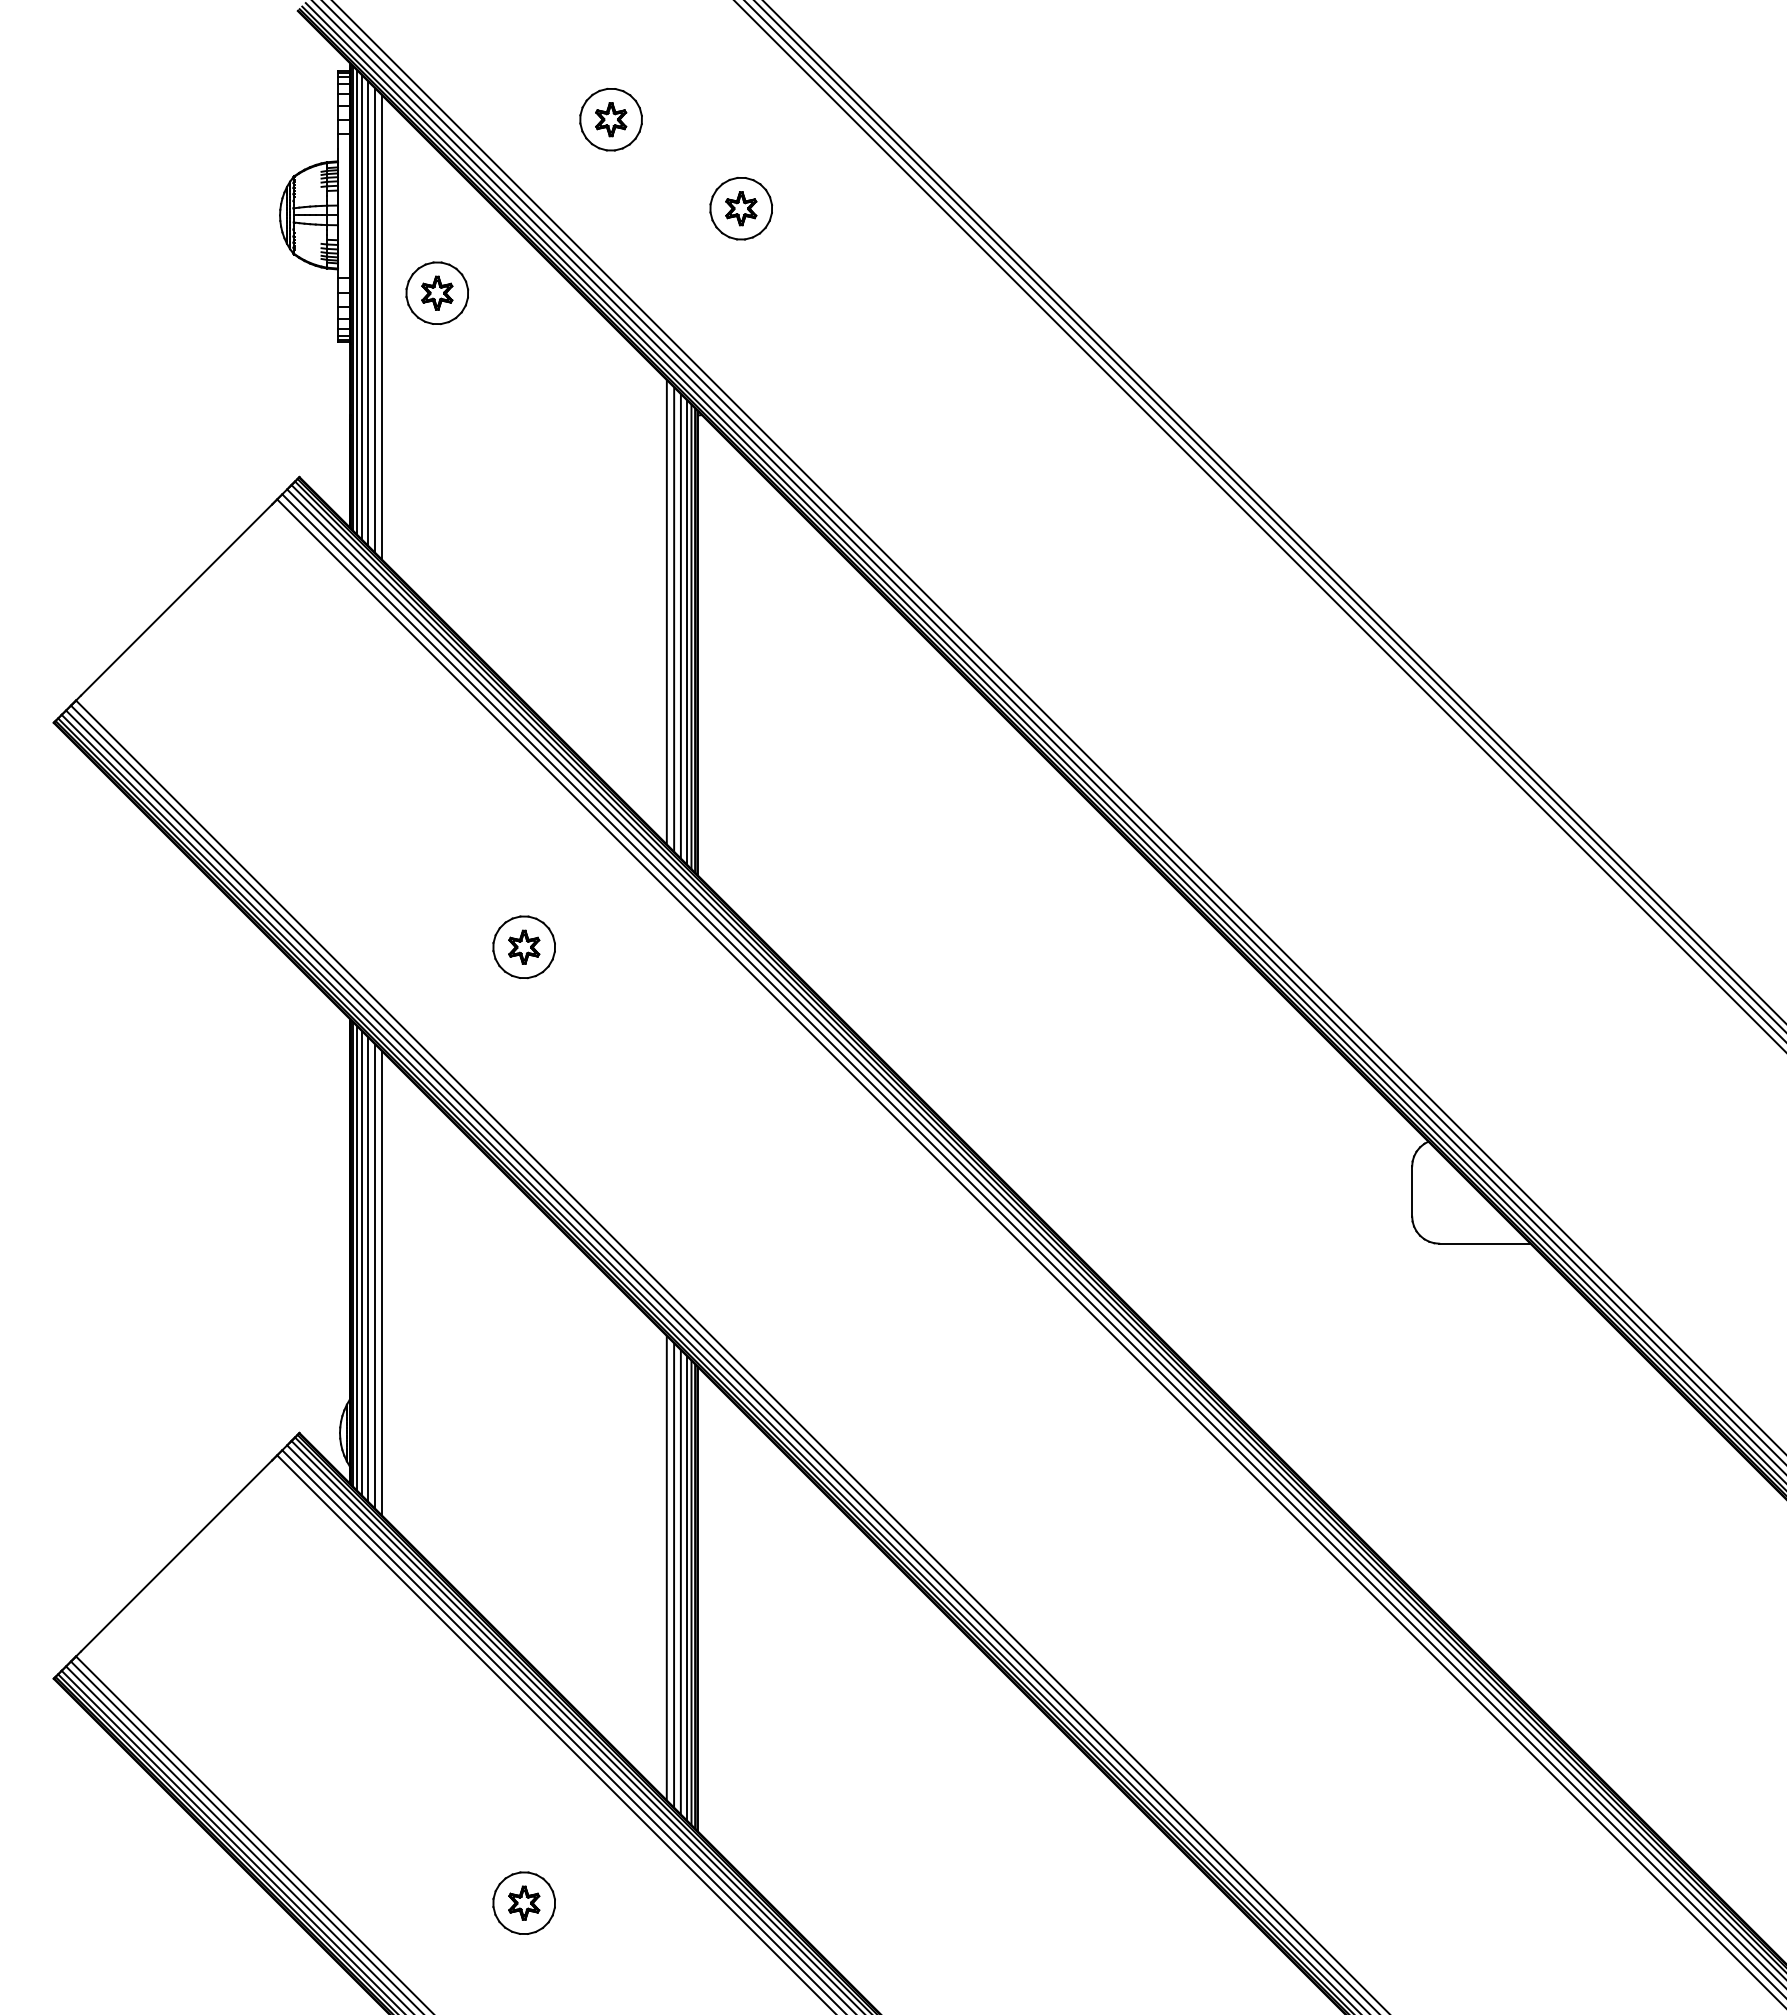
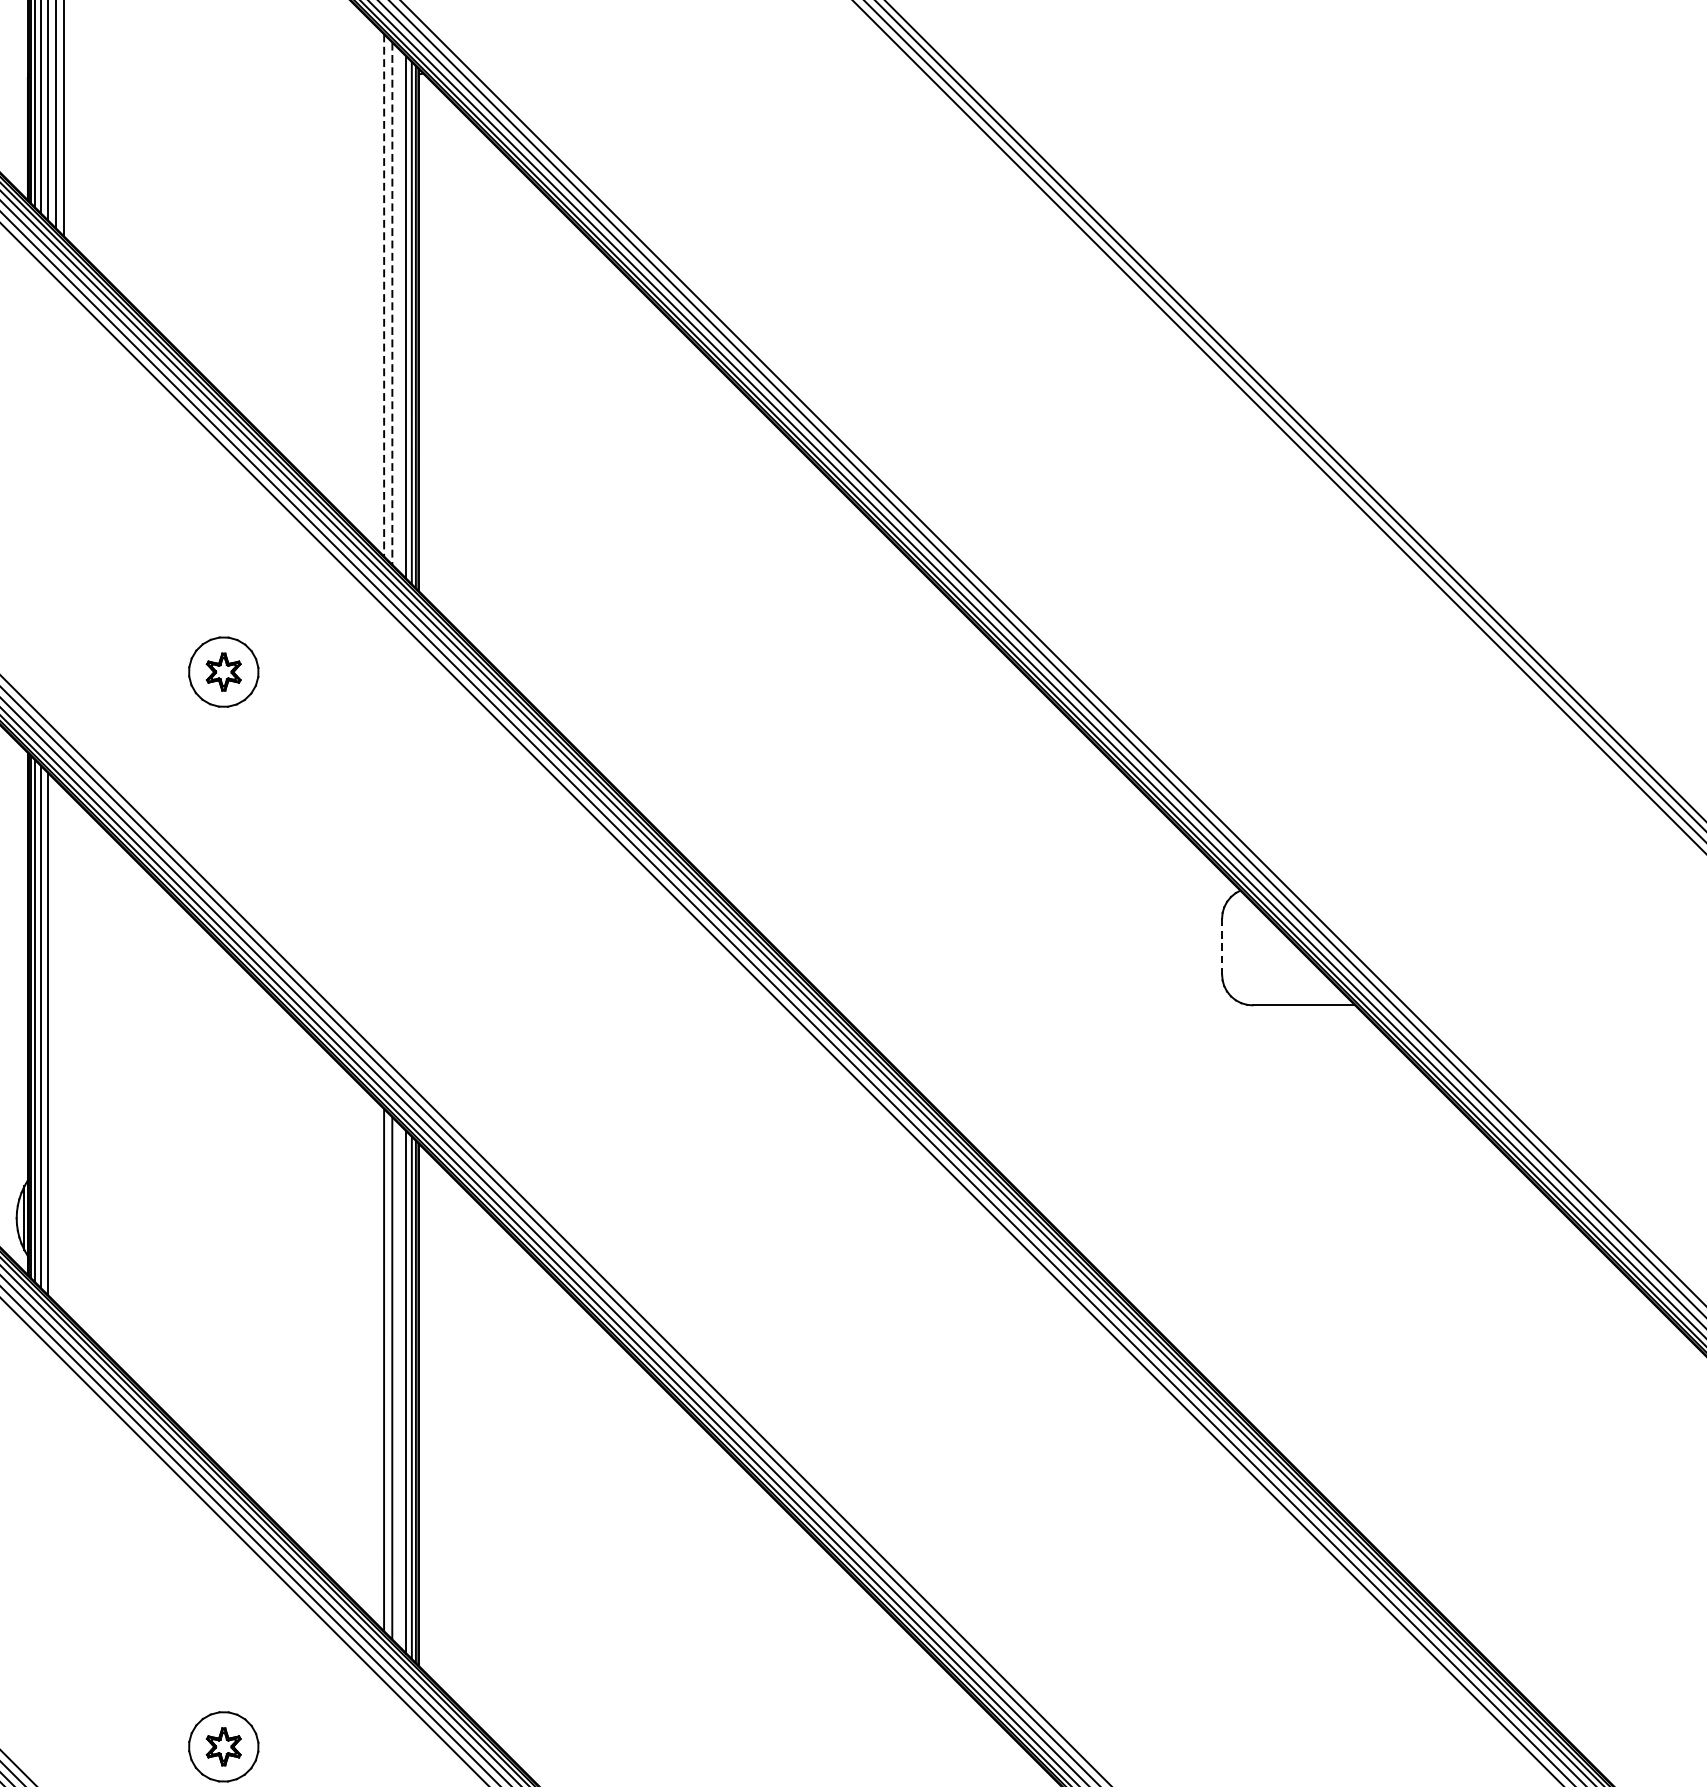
line: (666, 612) -> (383, 295), solid -> dashed
line: (674, 620) -> (392, 304), solid -> dashed
line: (680, 626) -> (399, 311), removed
line: (1412, 1192) -> (1222, 947), solid -> dashed
line: (374, 1275) -> (55, 1041), removed
line: (381, 1283) -> (63, 1050), removed
line: (680, 1582) -> (399, 1386), removed

